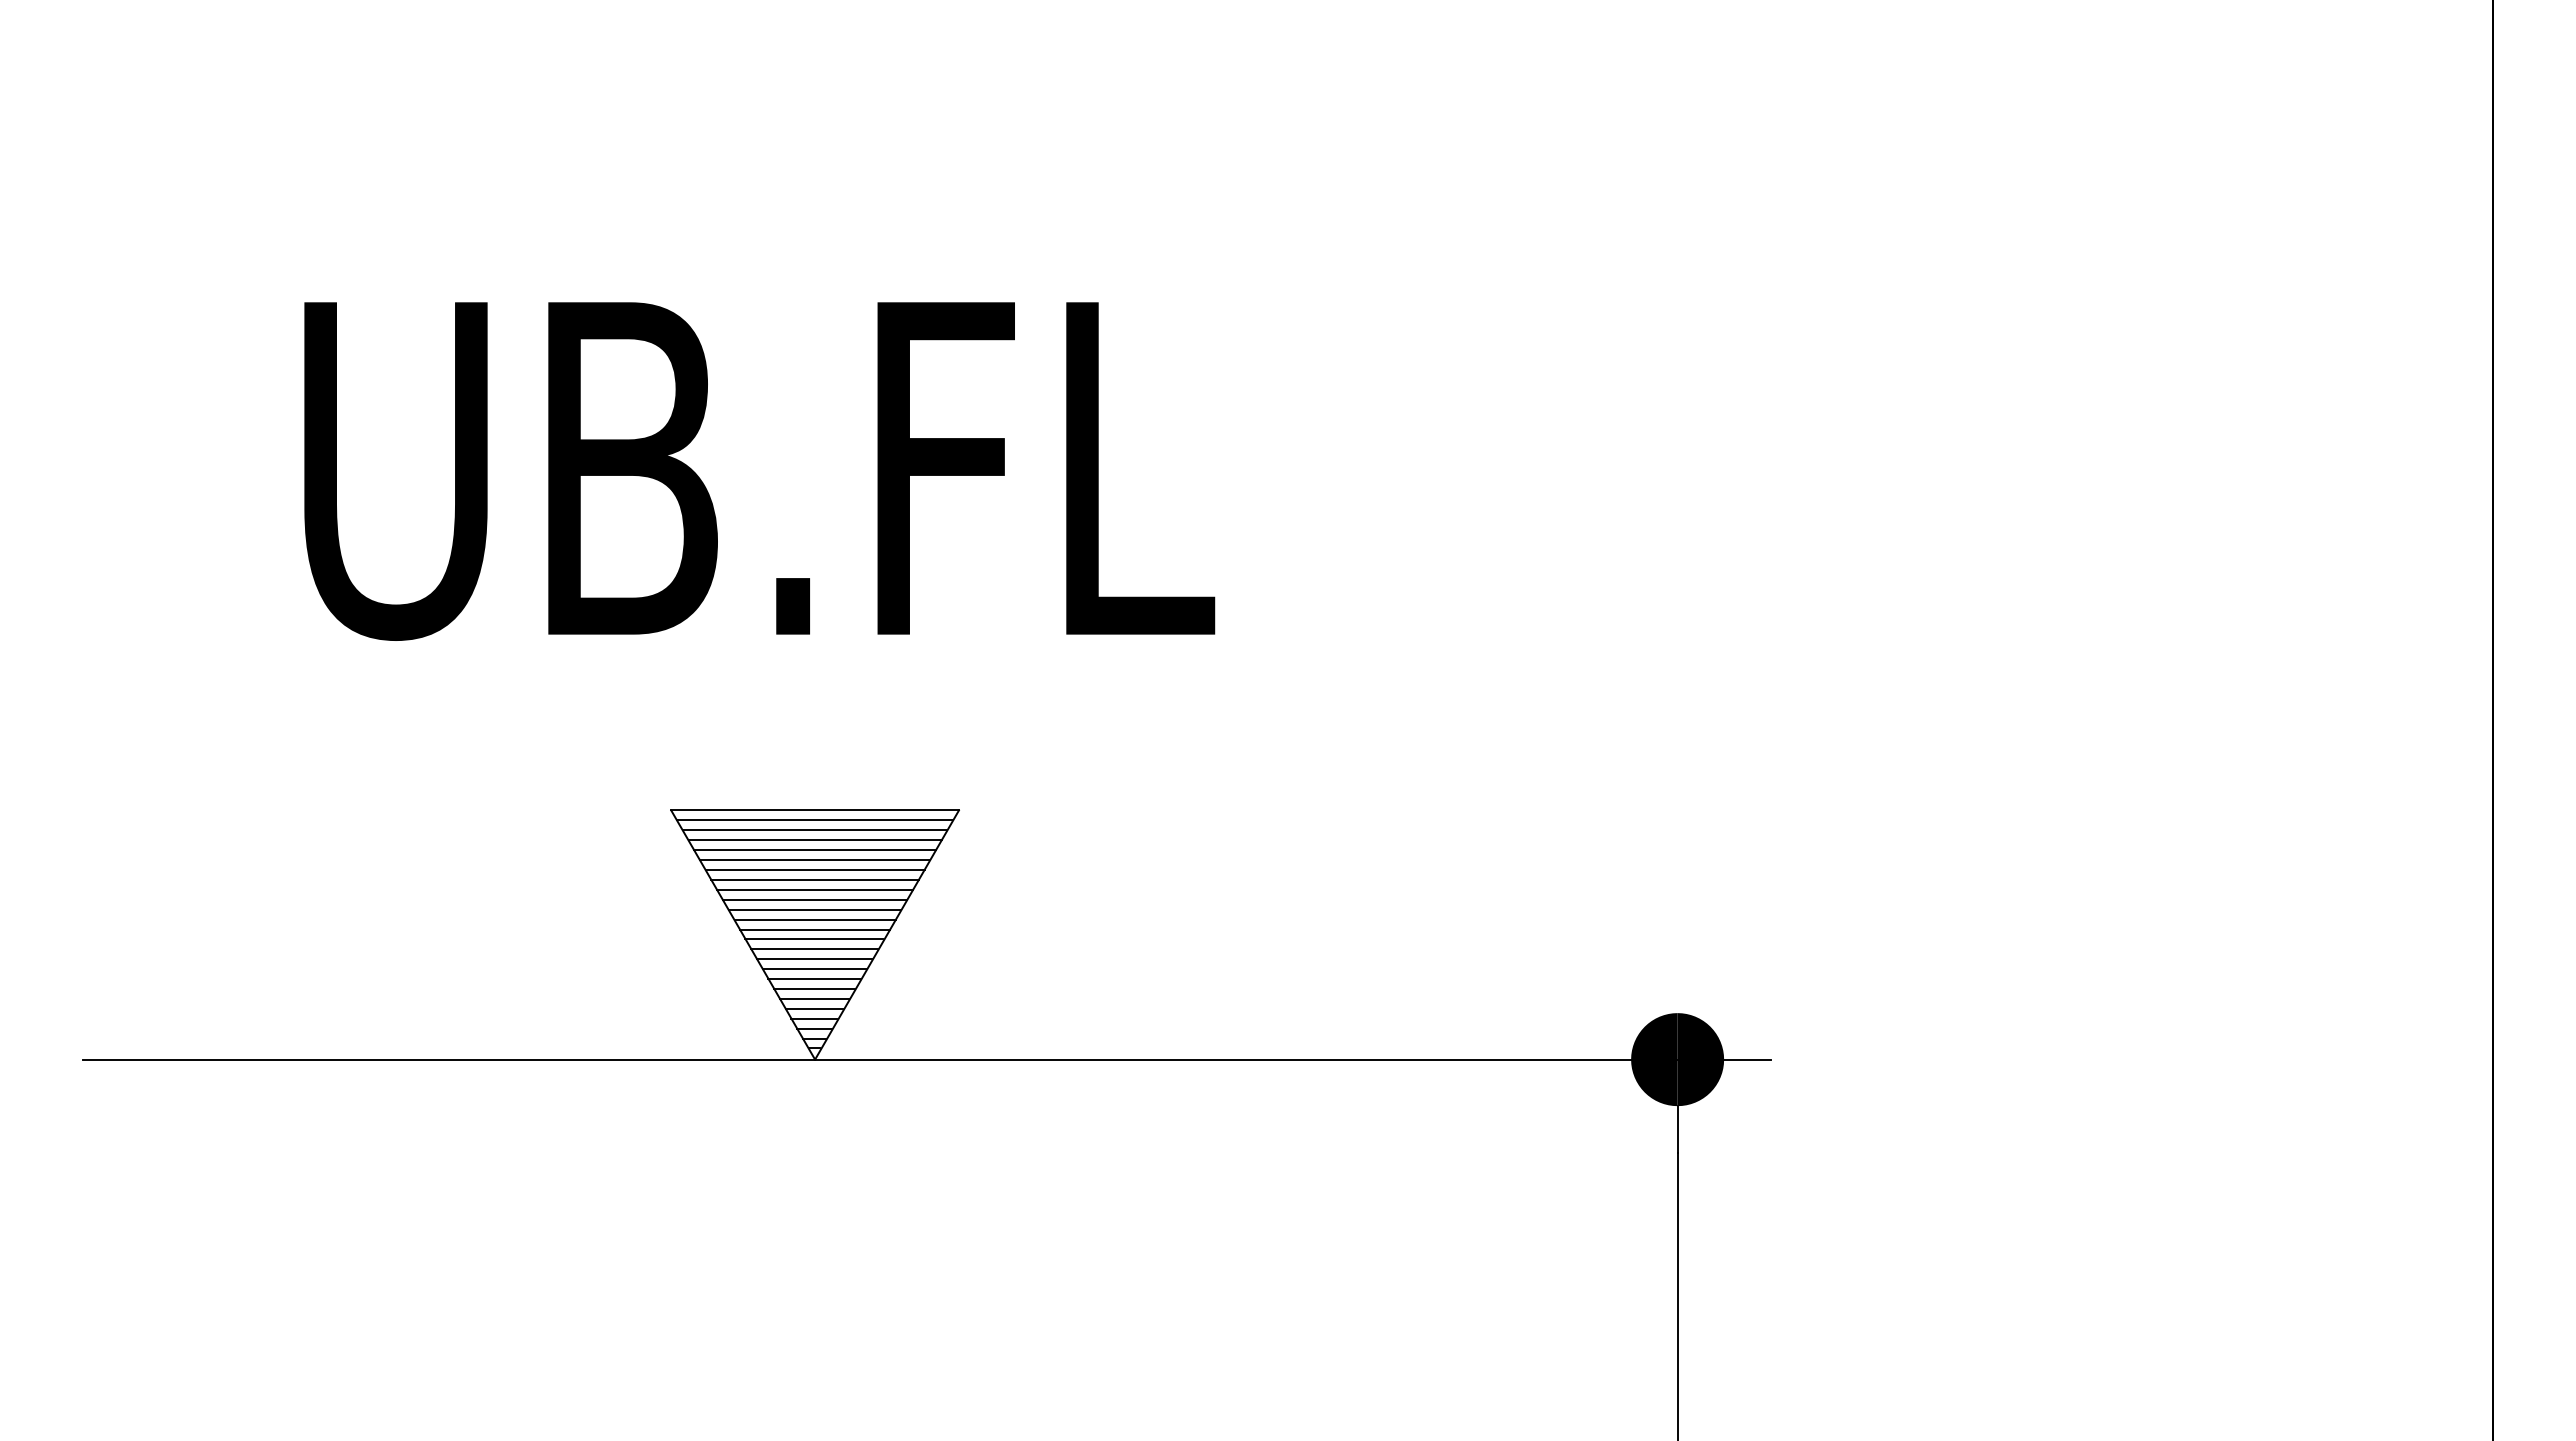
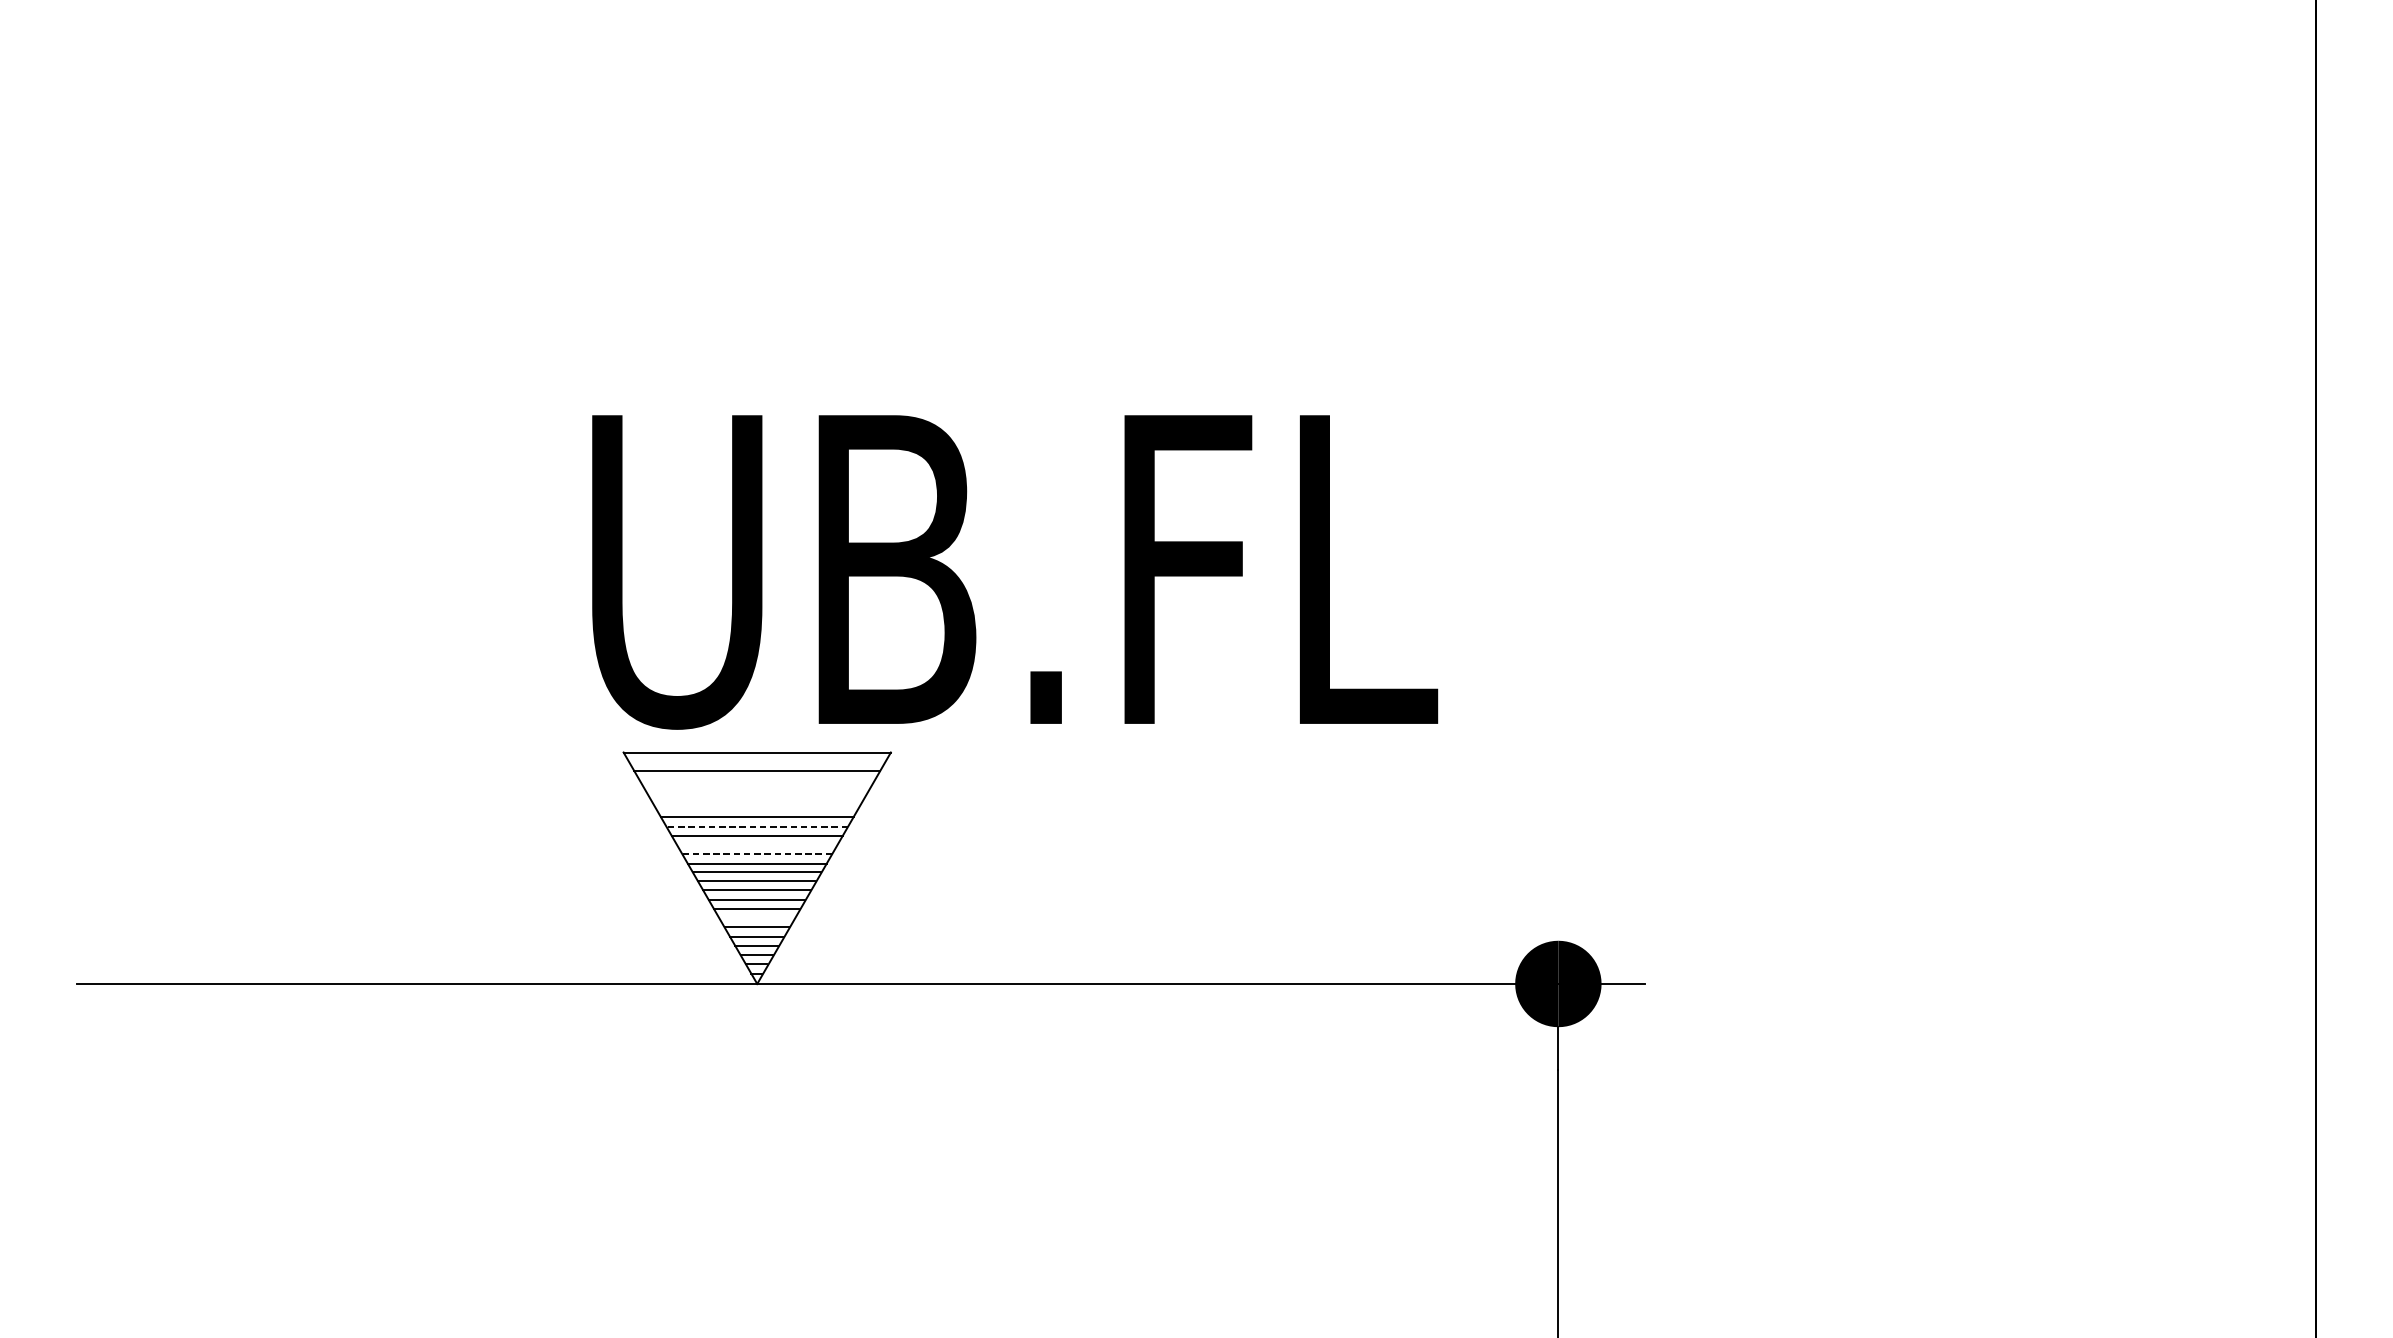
text: (759, 471) -> (1014, 572), moved
line: (815, 820) -> (757, 761), removed
line: (814, 840) -> (756, 780), removed
line: (814, 850) -> (756, 789), removed
line: (814, 860) -> (756, 799), removed
line: (814, 870) -> (756, 808), removed
line: (815, 890) -> (757, 826), solid -> dashed
line: (814, 910) -> (756, 845), removed
line: (815, 920) -> (757, 854), solid -> dashed
line: (814, 988) -> (756, 917), removed

